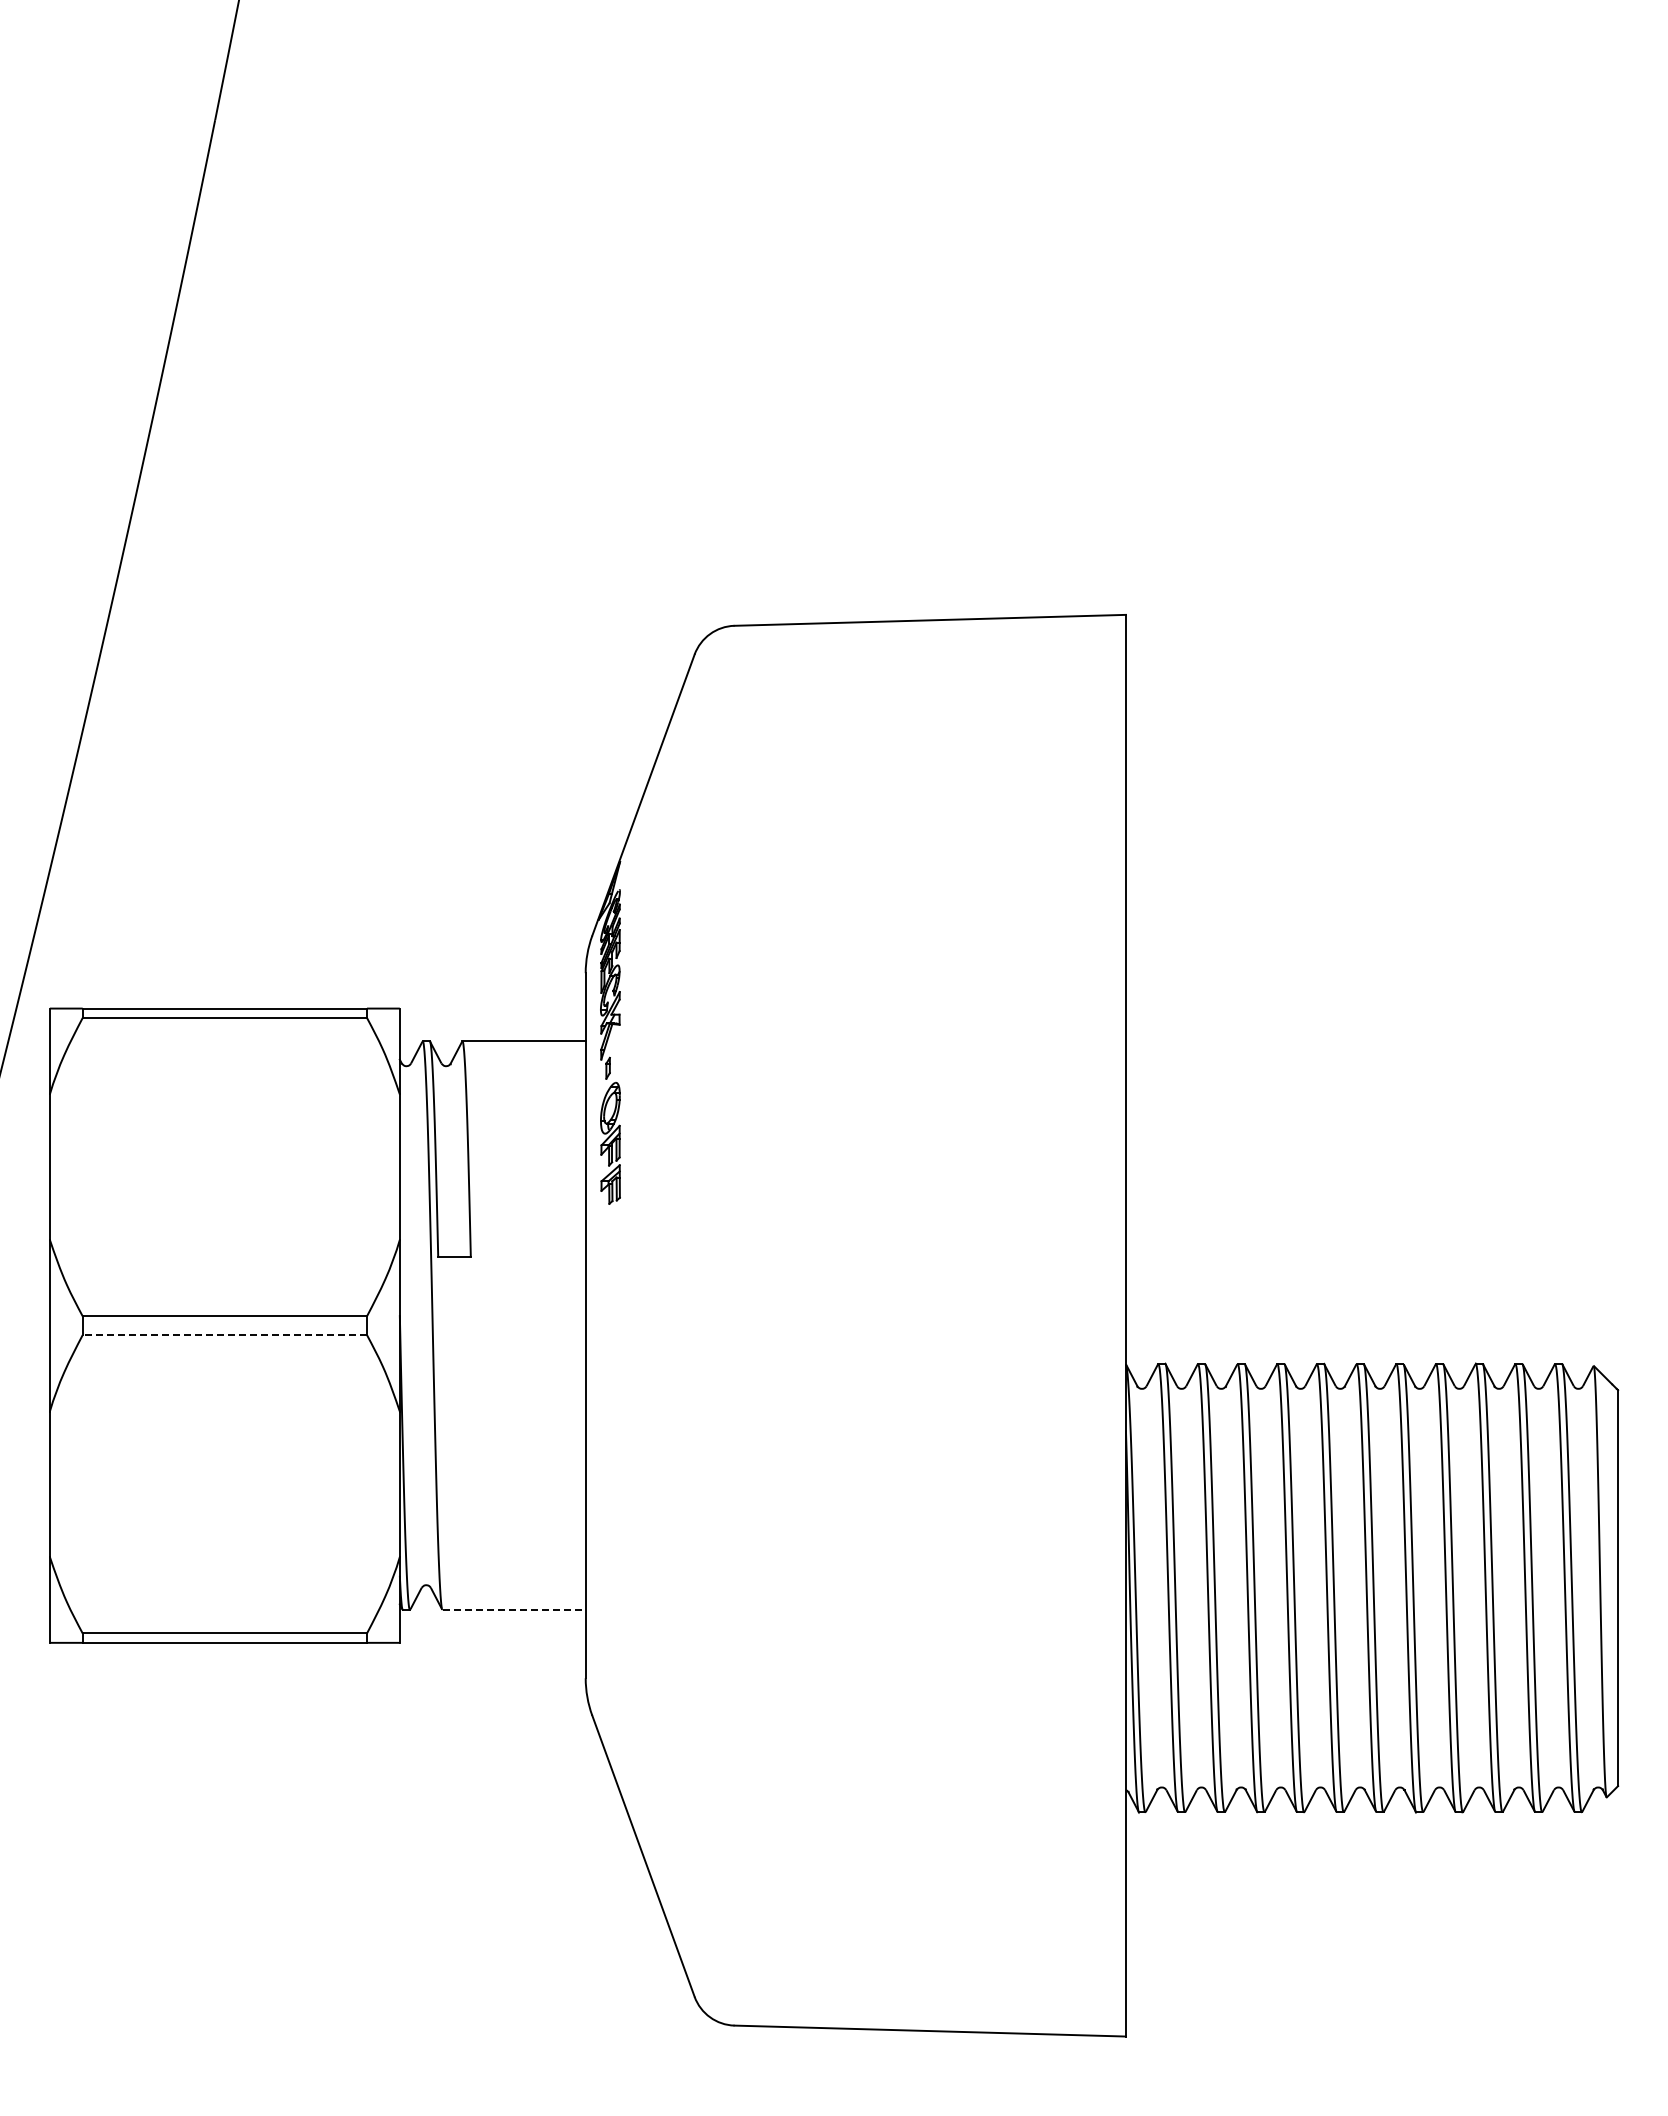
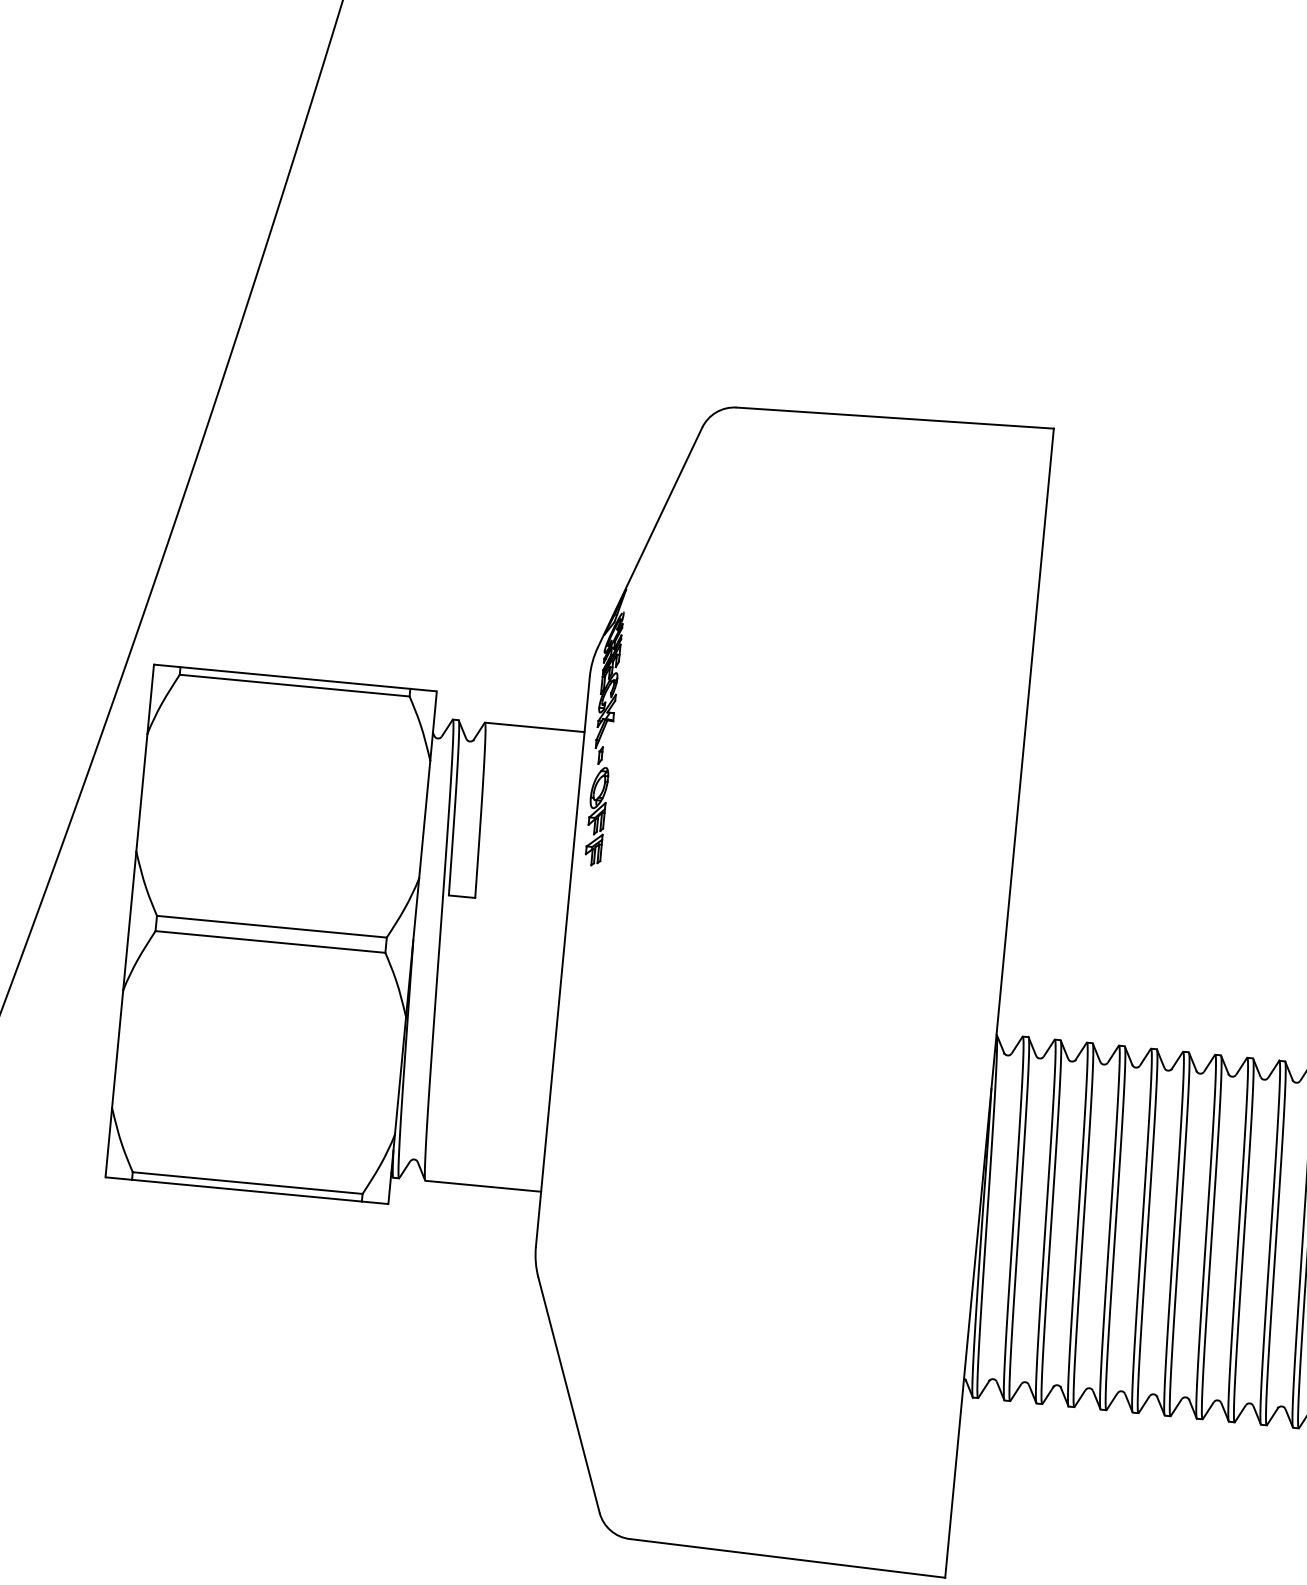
line: (224, 1335) -> (270, 942), dashed -> solid
line: (514, 1610) -> (483, 1186), dashed -> solid

